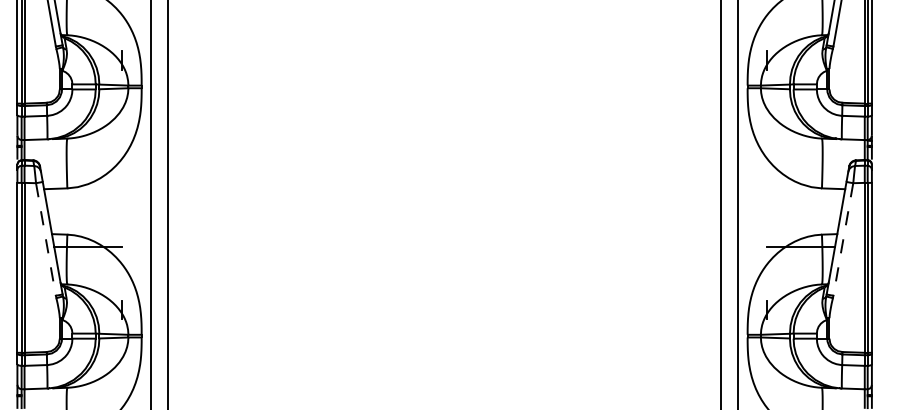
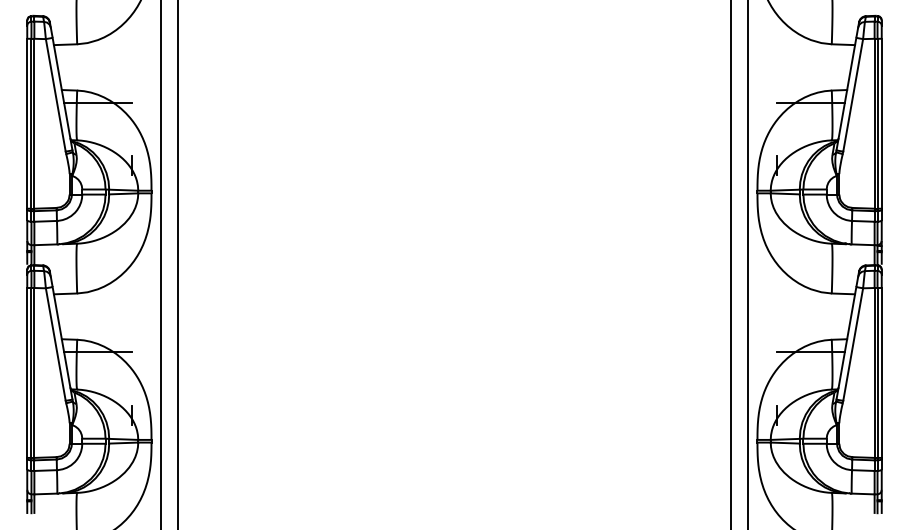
line: (45, 240) -> (55, 345), dashed -> solid
line: (843, 240) -> (853, 345), dashed -> solid

